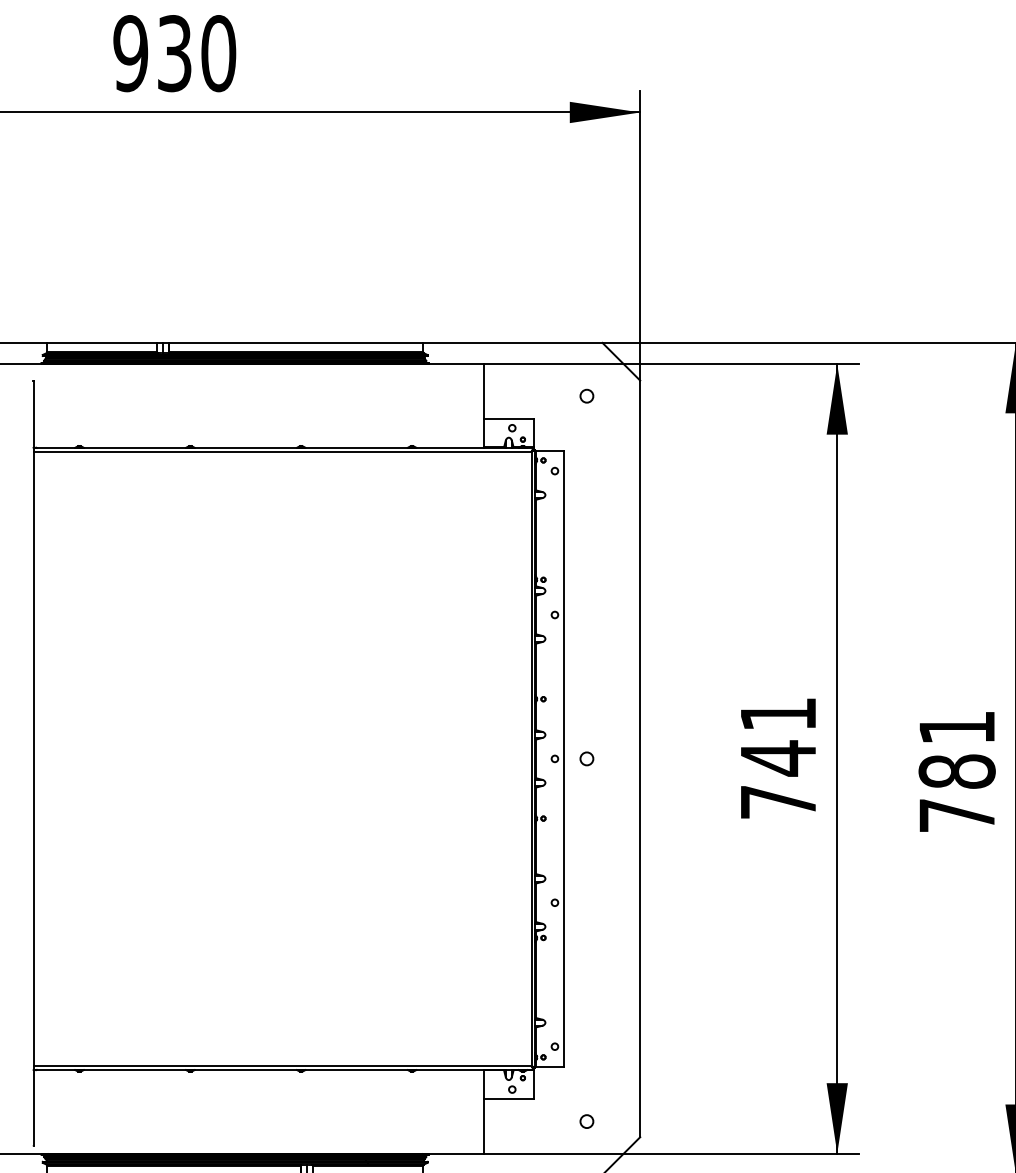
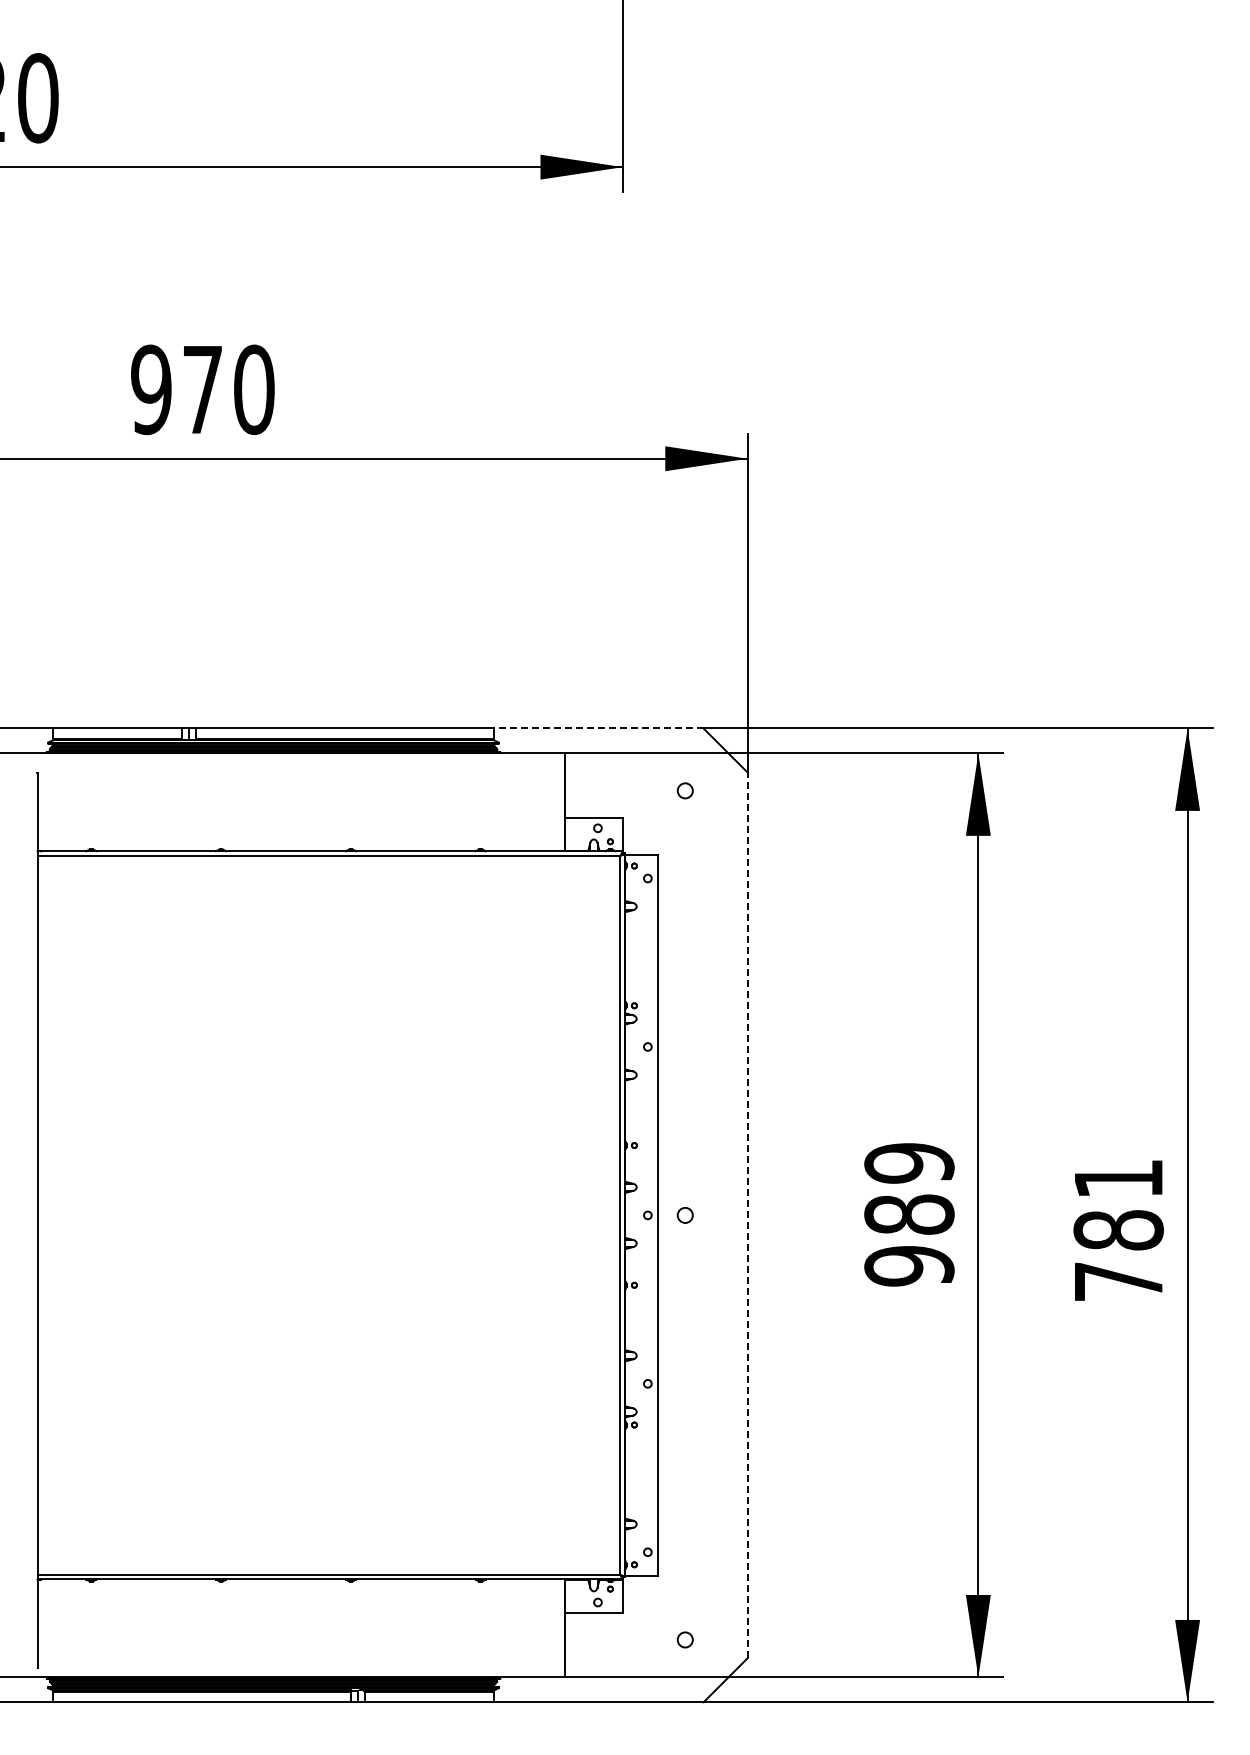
text: (174, 53) -> (202, 389), 930 -> 970
line: (512, 342) -> (598, 728), solid -> dashed
line: (640, 758) -> (747, 1215), solid -> dashed
text: (778, 758) -> (909, 1214), 741 -> 989

